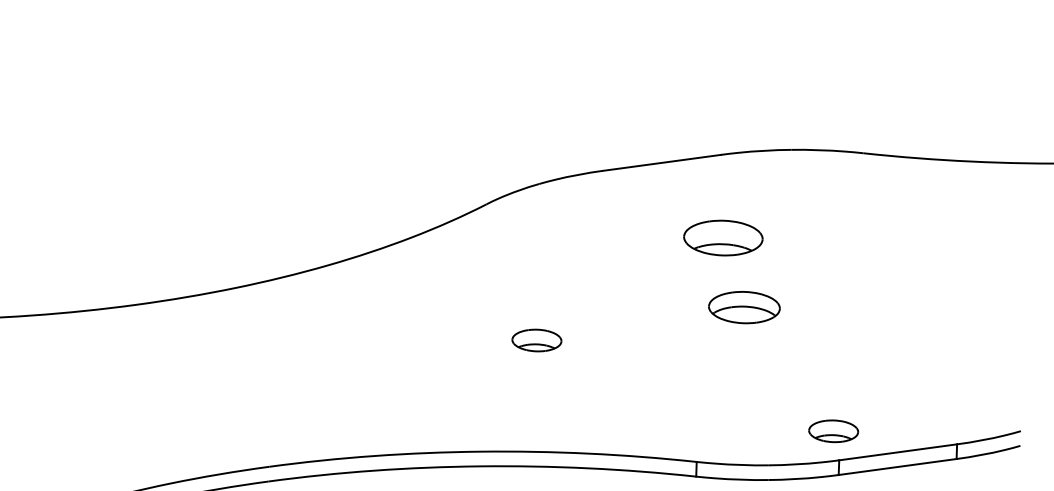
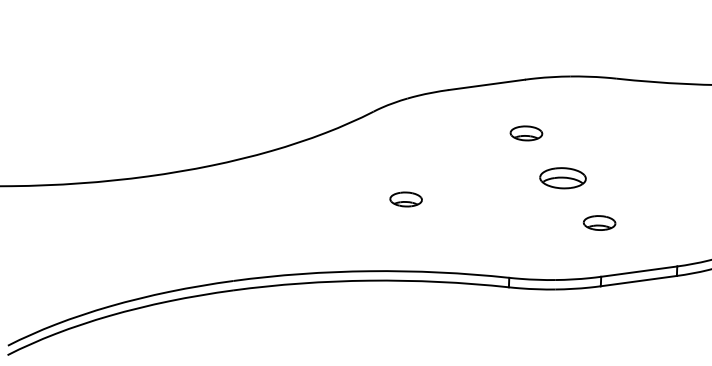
part: (723, 238) -> (526, 133), size x0.62
part: (743, 307) -> (562, 178), moved
part: (833, 430) -> (599, 222), moved

